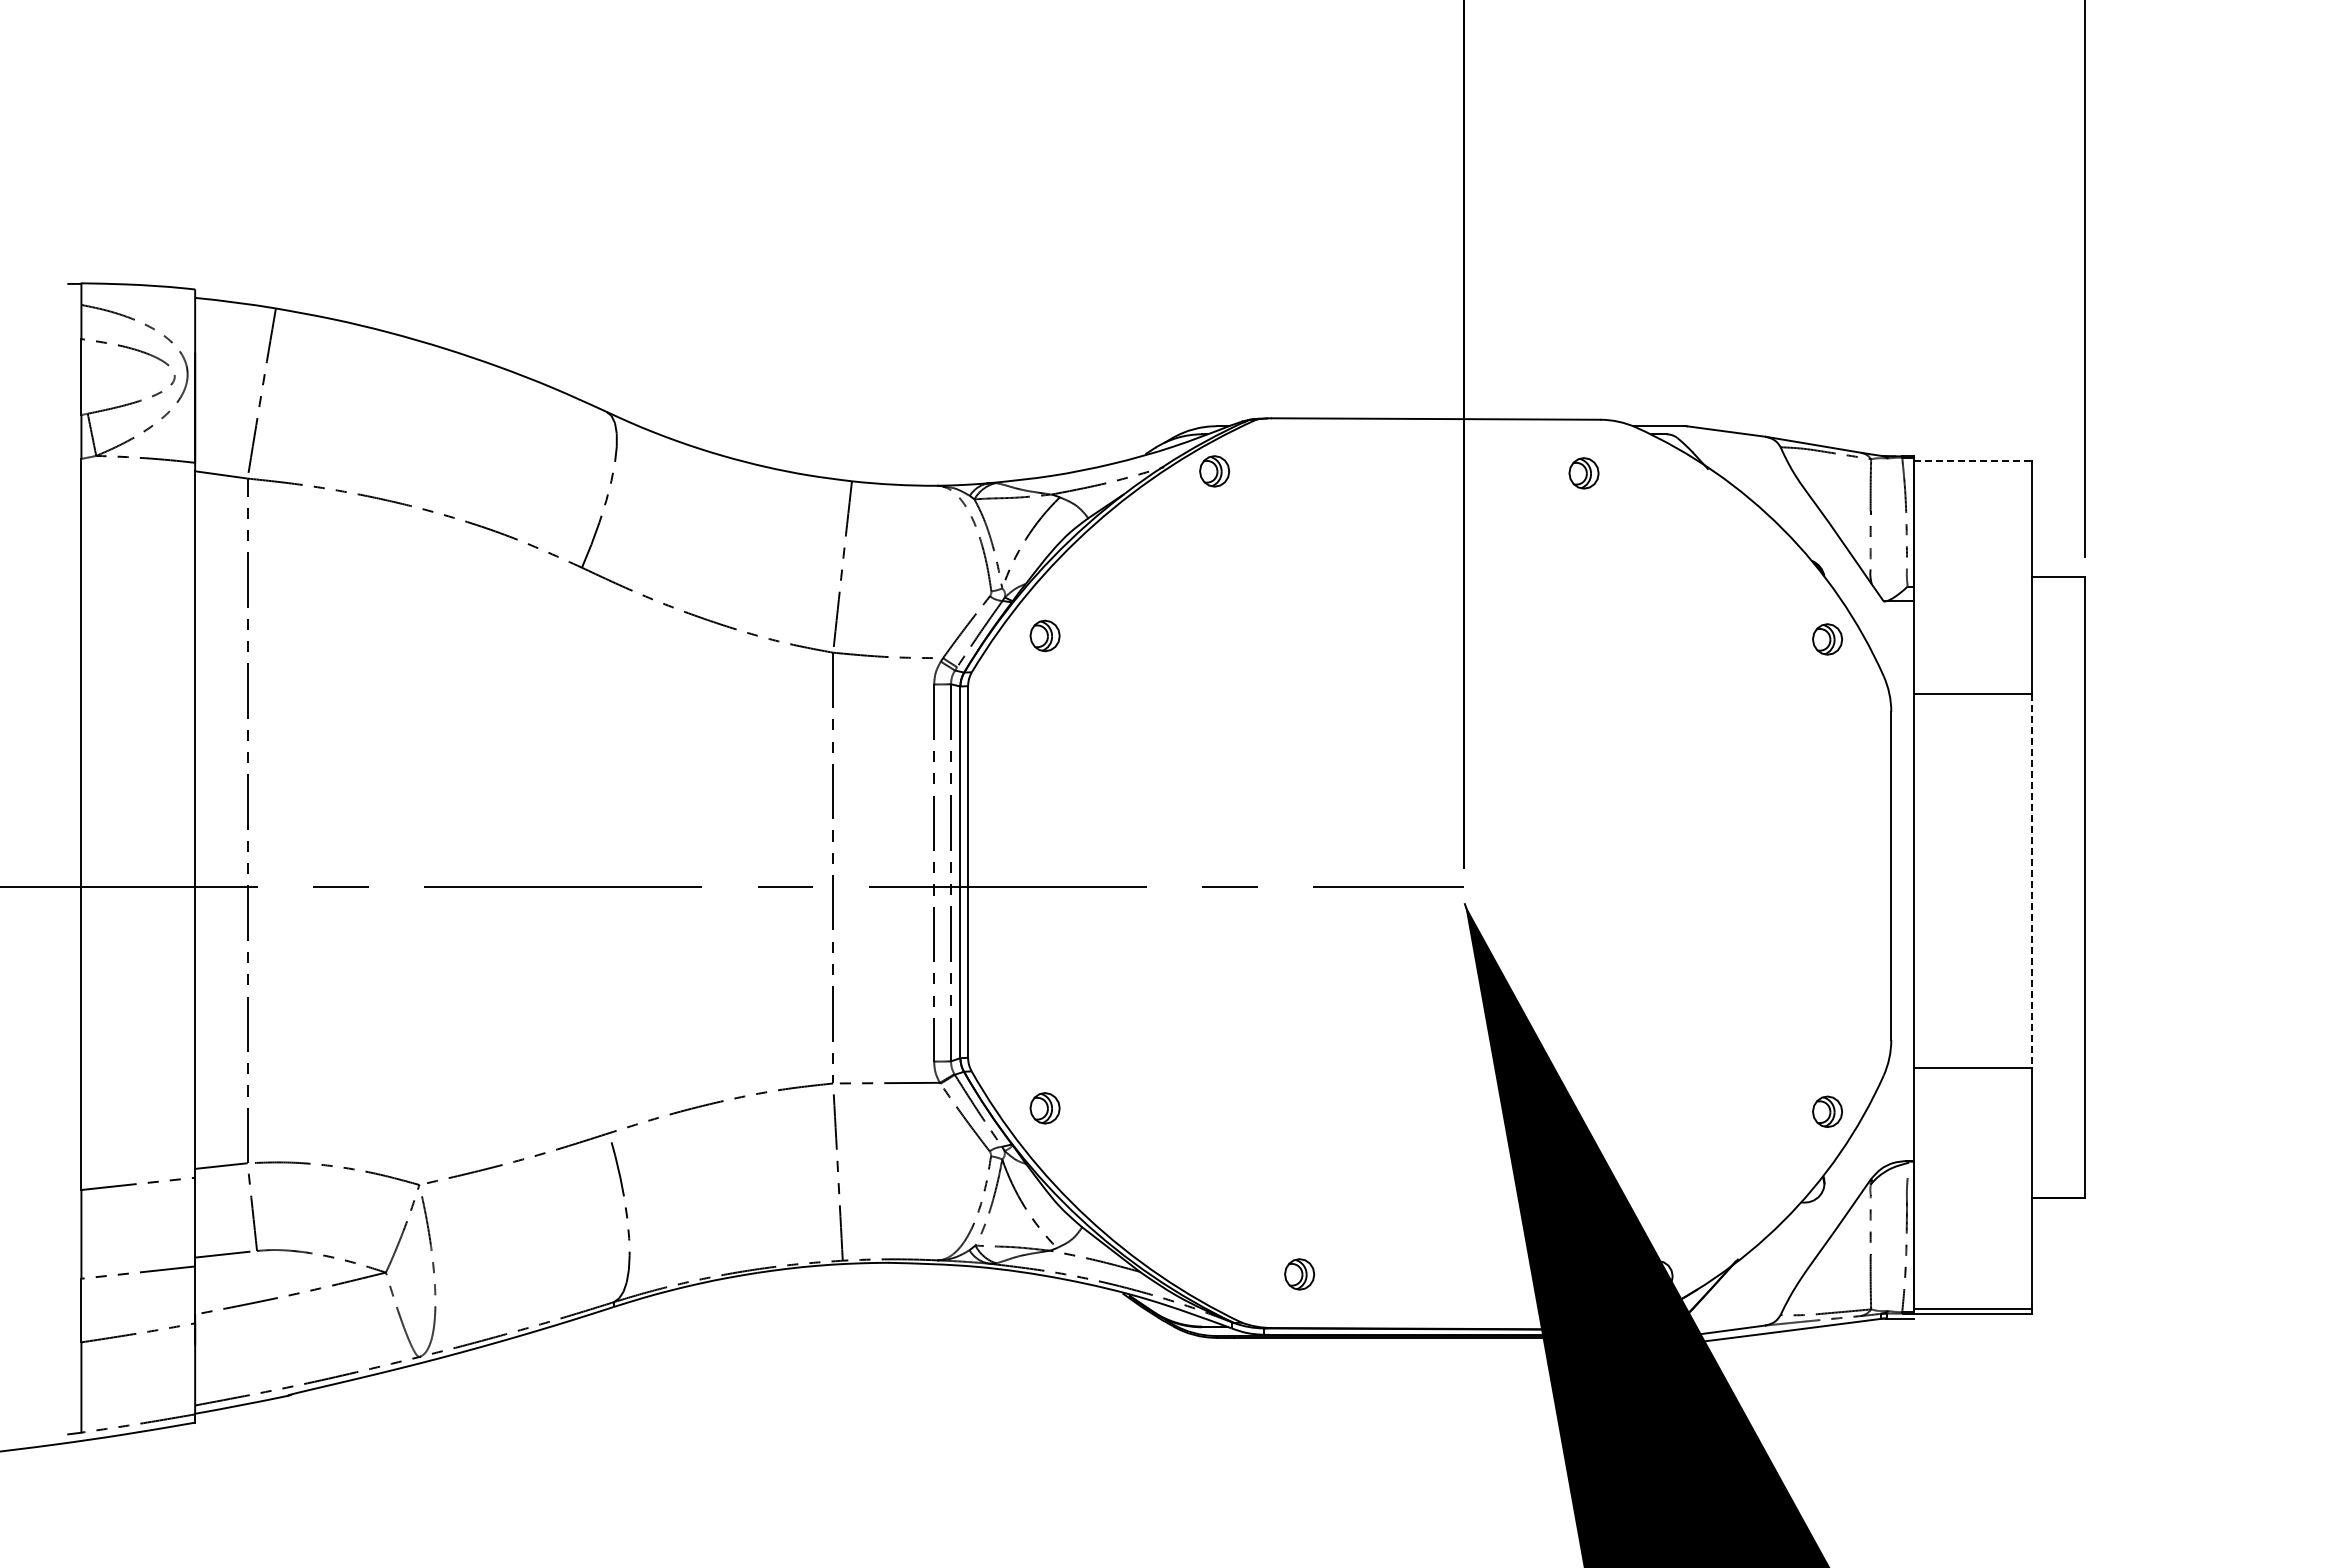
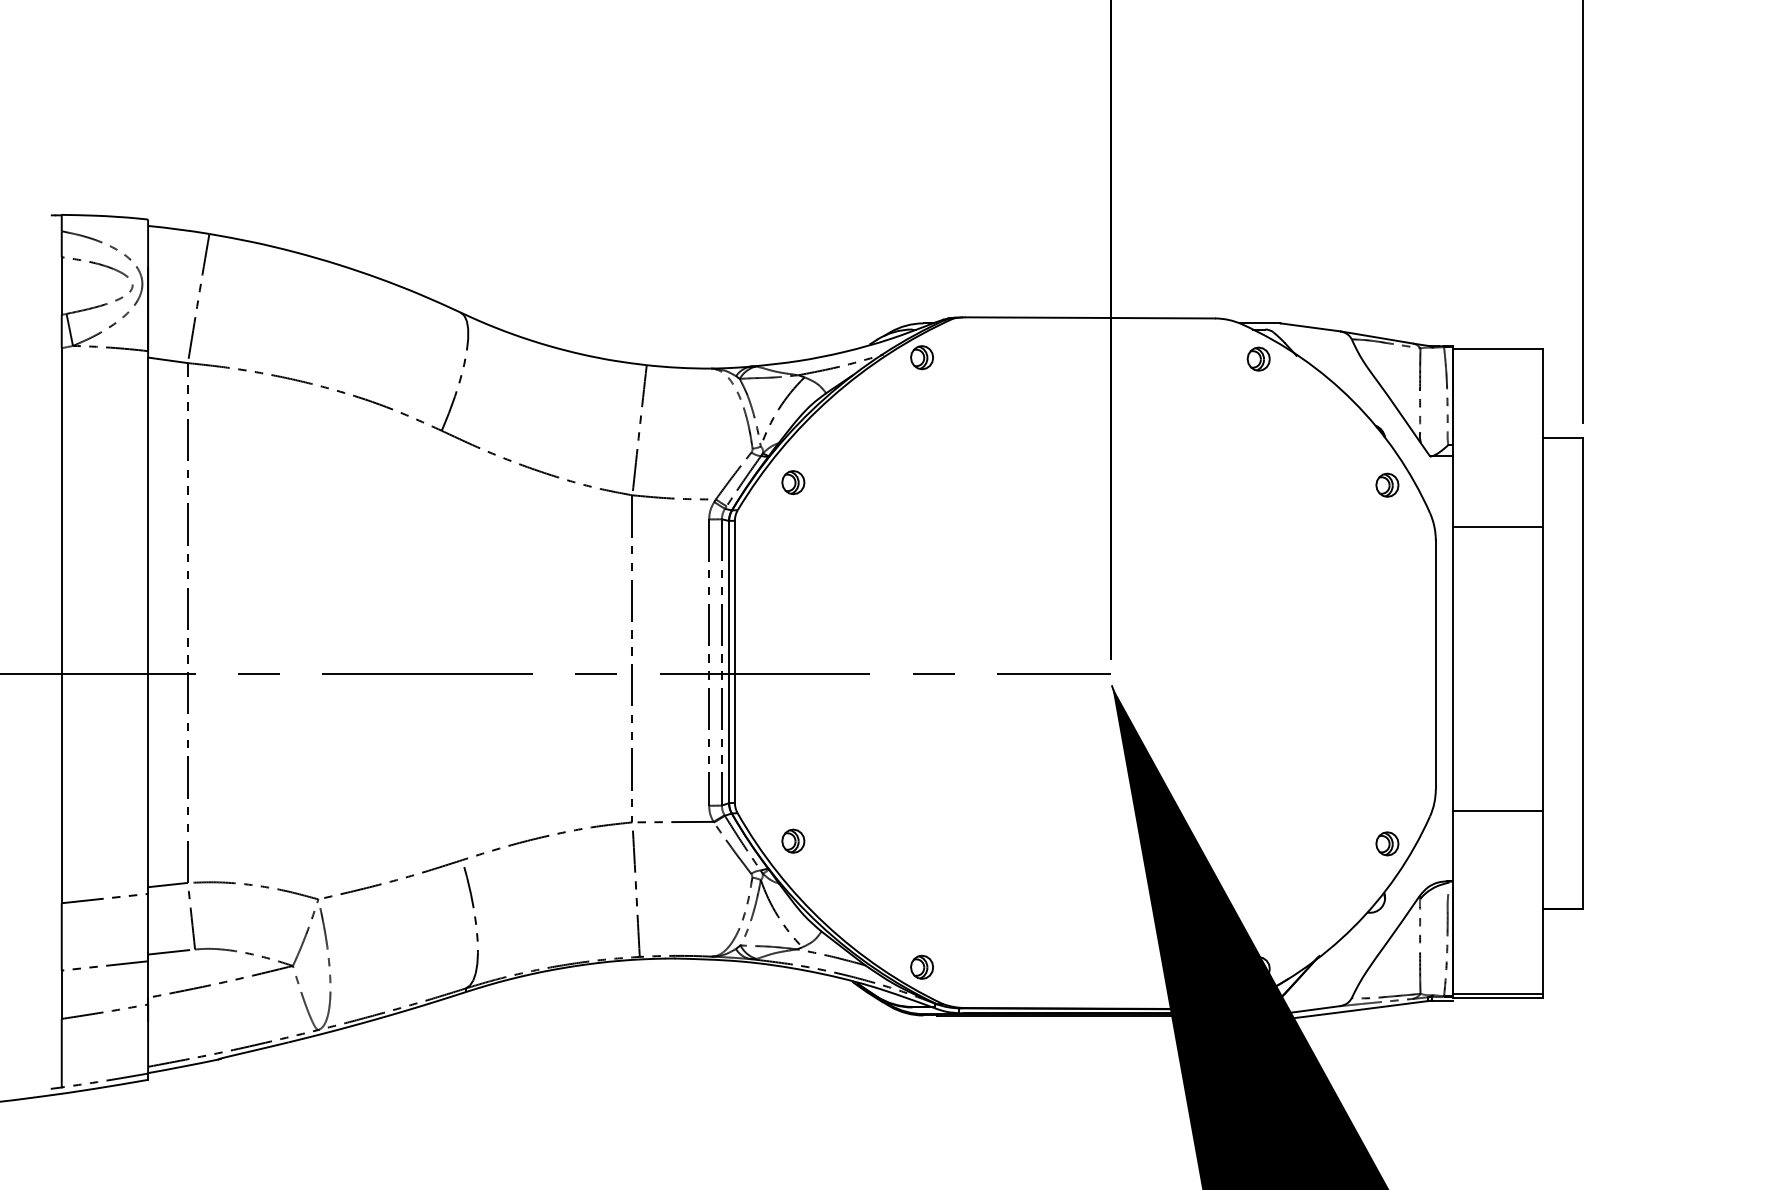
line: (1973, 460) -> (1498, 349), dashed -> solid
part: (1583, 473) -> (1258, 359), moved
line: (2032, 881) -> (1543, 669), dashed -> solid
part: (1299, 1274) -> (921, 967), moved

